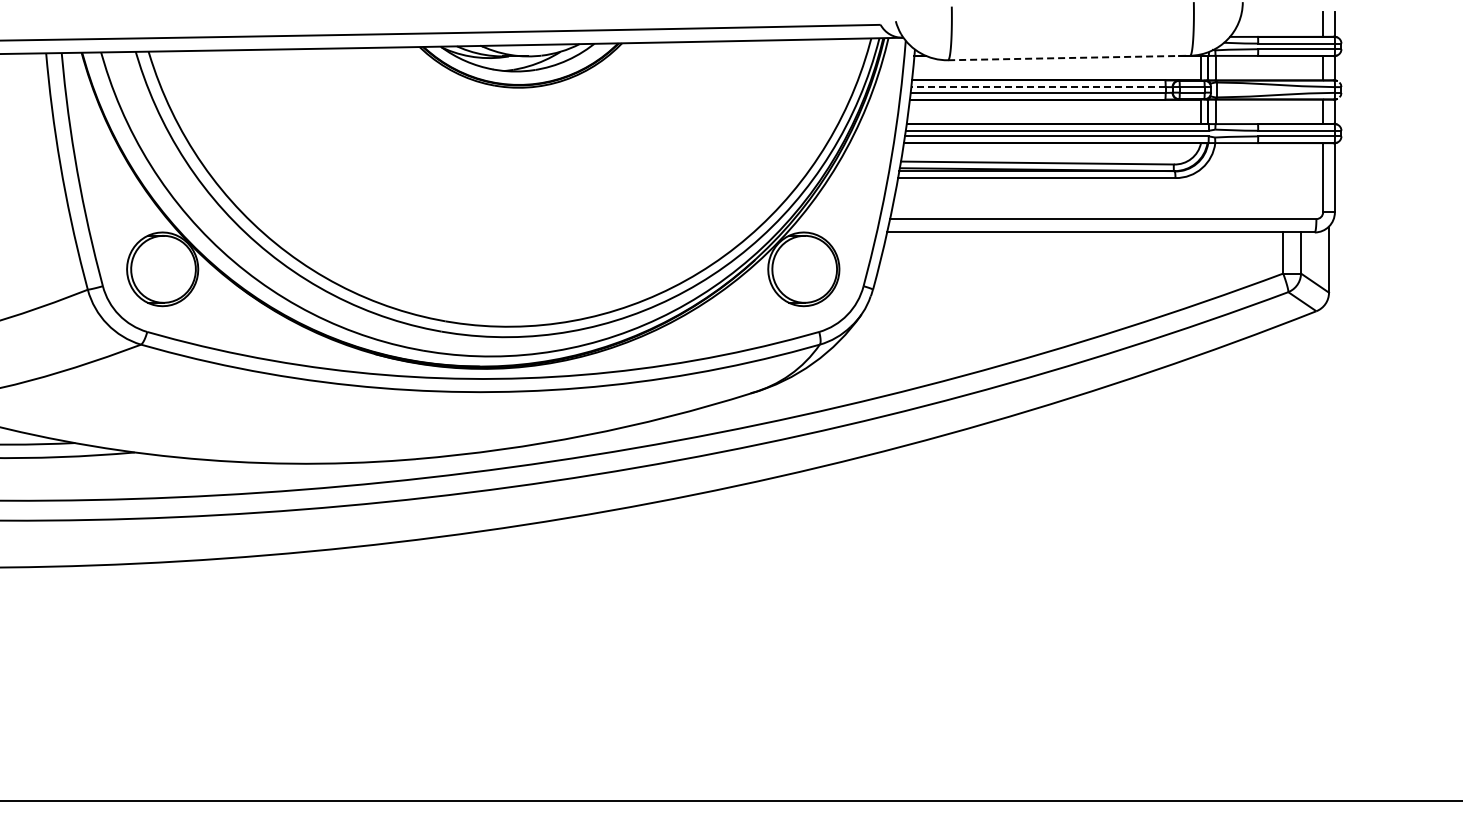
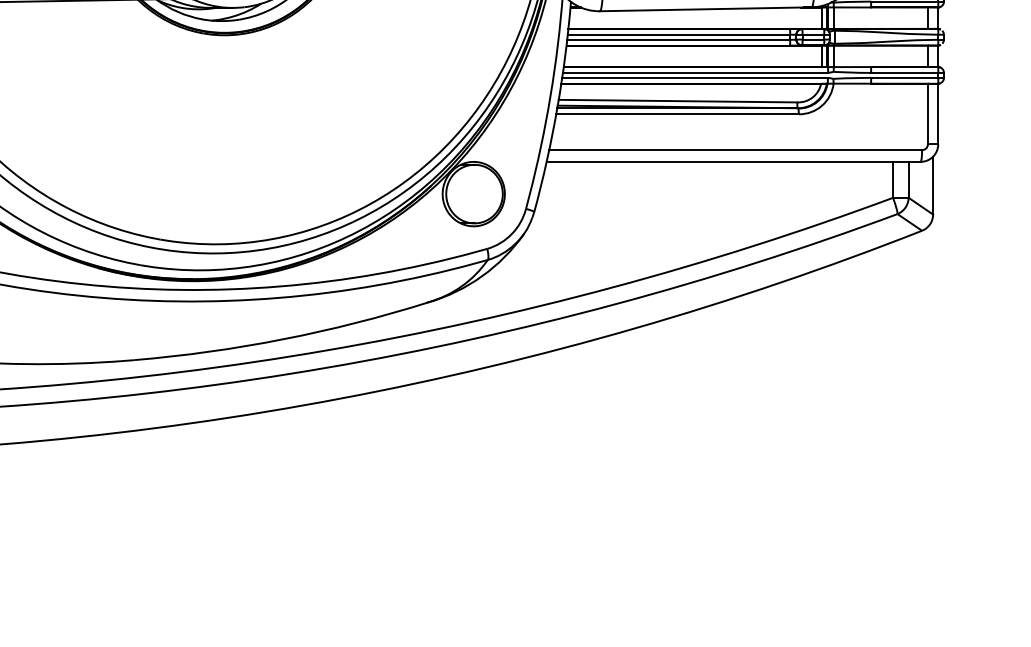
line: (1069, 58) -> (706, 9), dashed -> solid
line: (1038, 87) -> (679, 35), dashed -> solid

